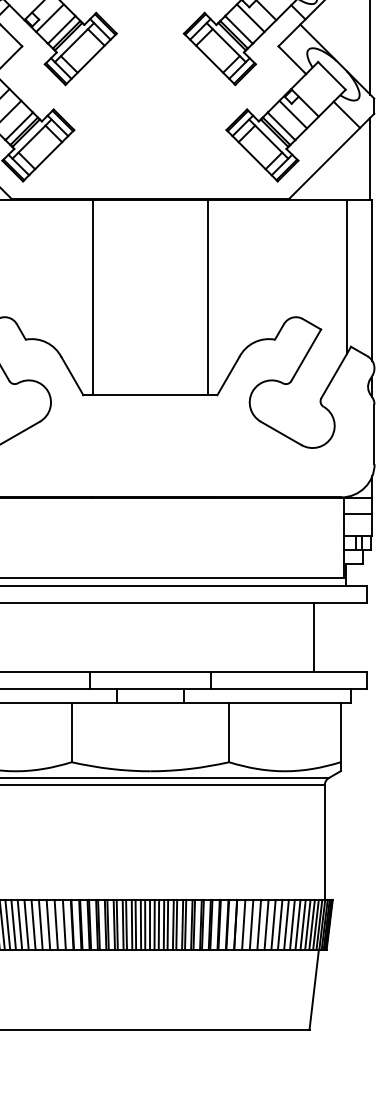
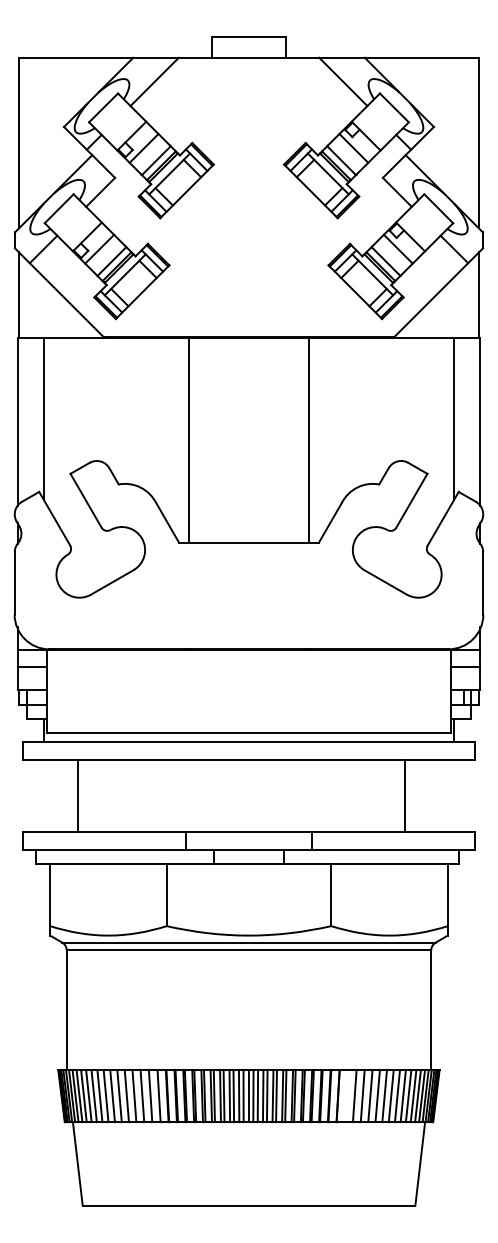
line: (313, 637) -> (404, 795), moved
line: (243, 925) -> (346, 1096), removed

